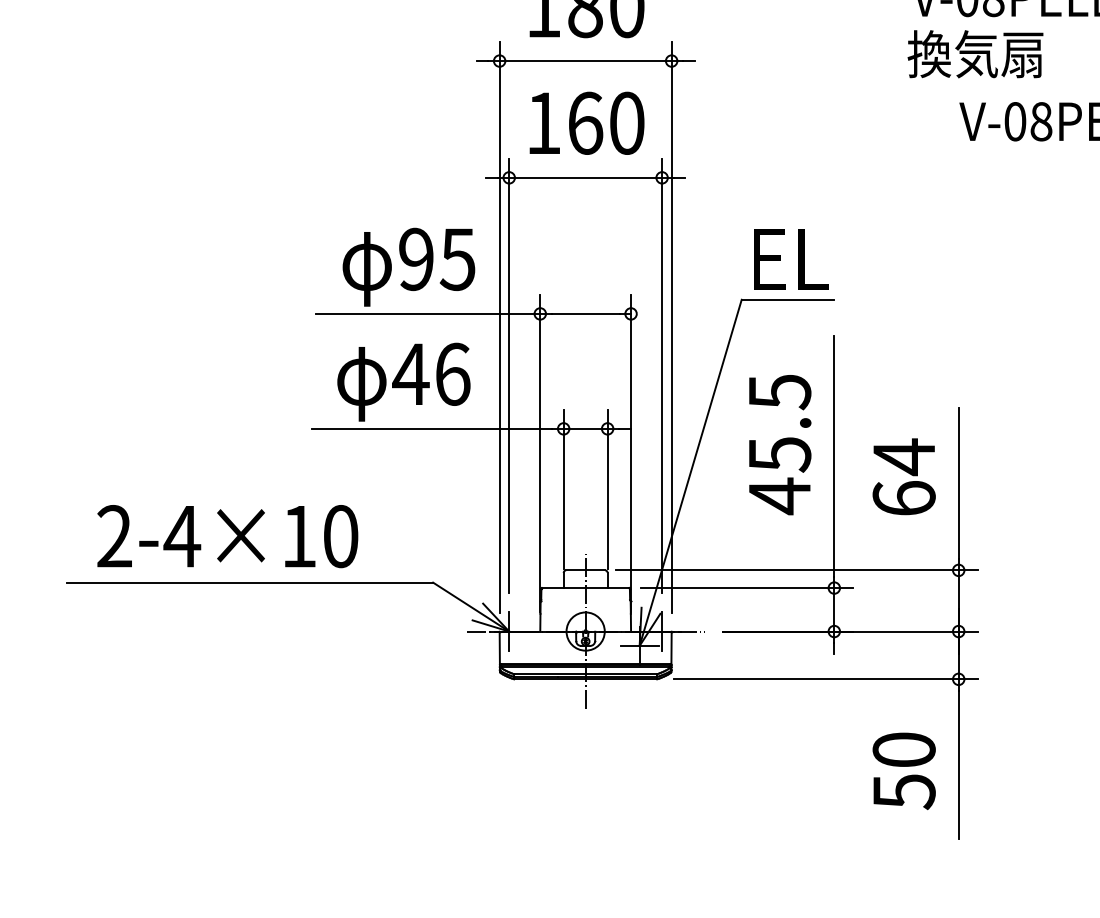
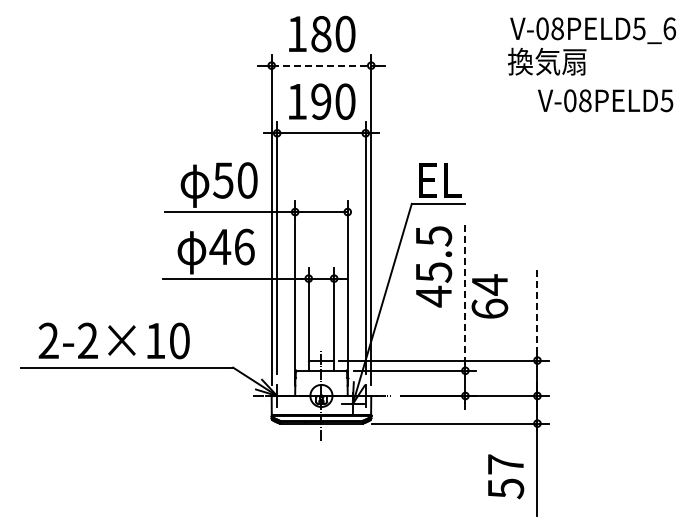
line: (585, 60) -> (321, 65), solid -> dashed
text: (585, 122) -> (321, 101), 160 -> 190
text: (437, 259) -> (235, 180), 95 -> 50
text: (780, 444) -> (434, 266), moved
line: (834, 456) -> (465, 294), solid -> dashed
text: (903, 477) -> (489, 296), moved
line: (958, 483) -> (537, 310), solid -> dashed
text: (181, 535) -> (87, 340), 2-4×10 -> 2-2×10
text: (903, 749) -> (505, 464), 50 -> 57

